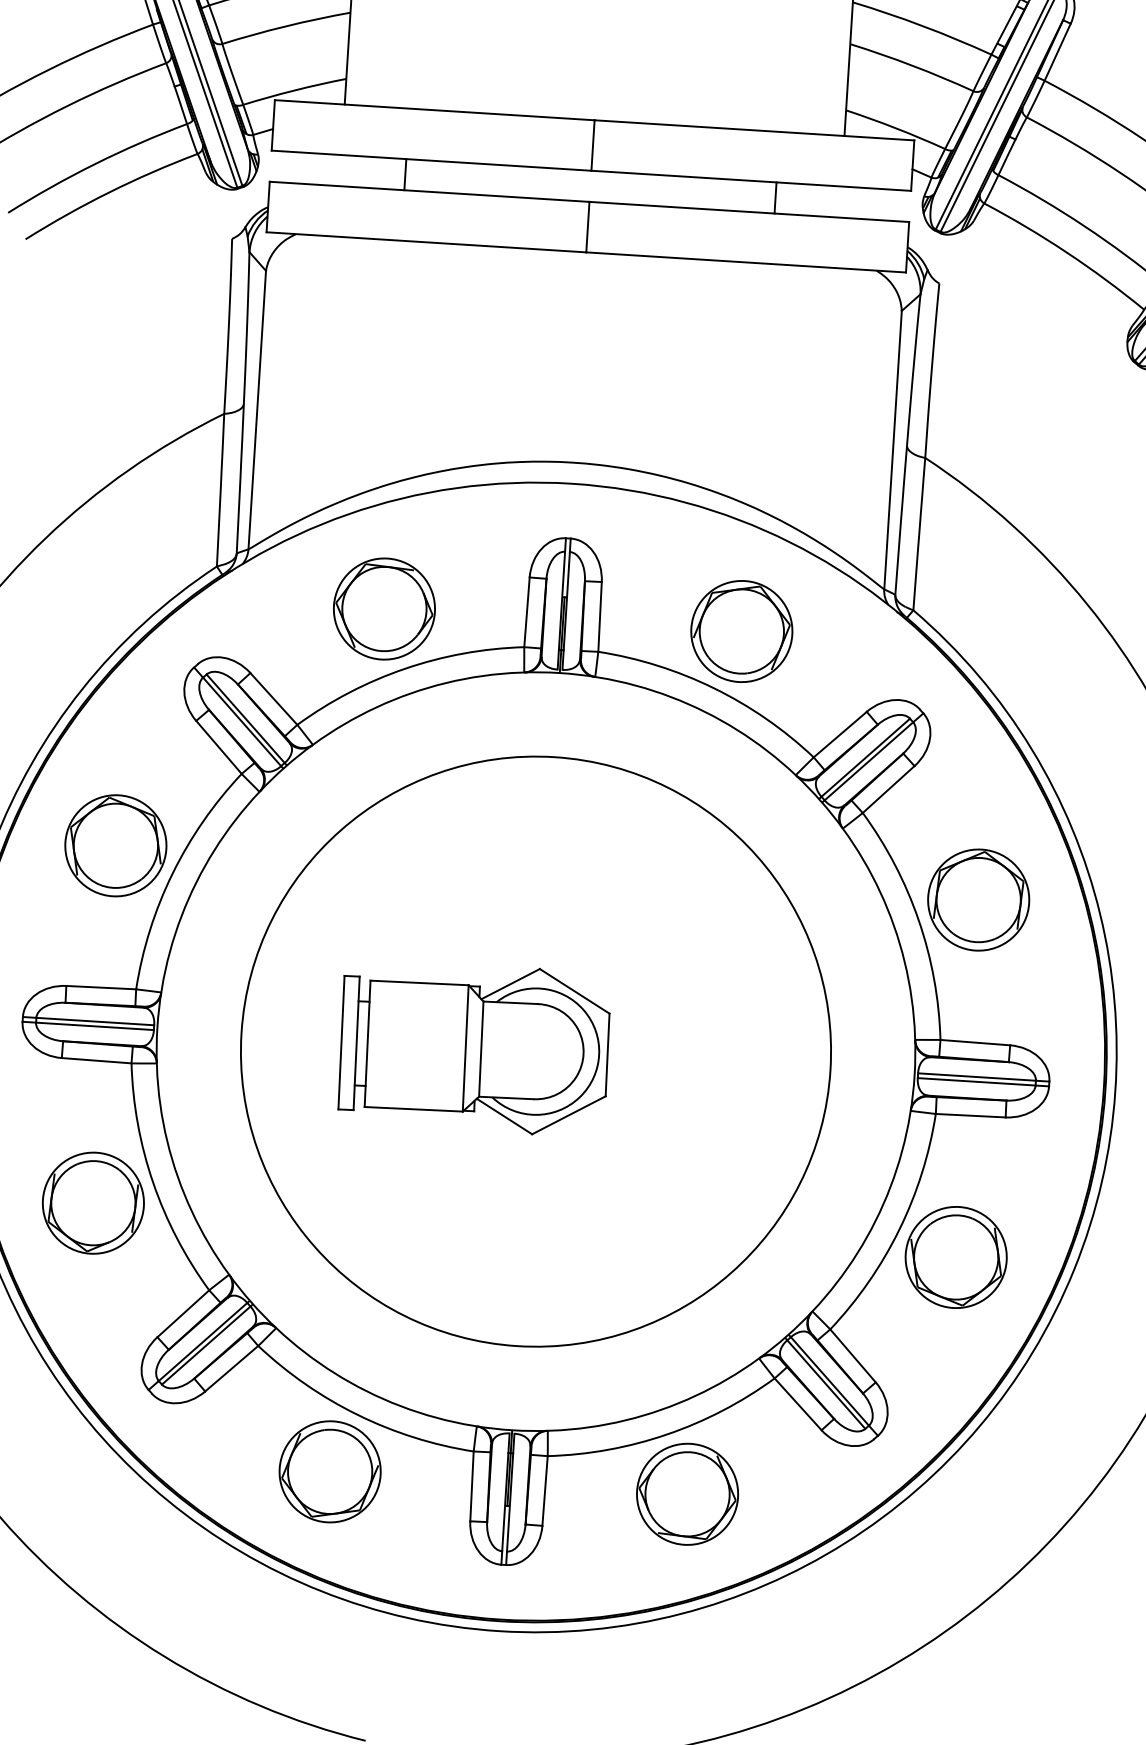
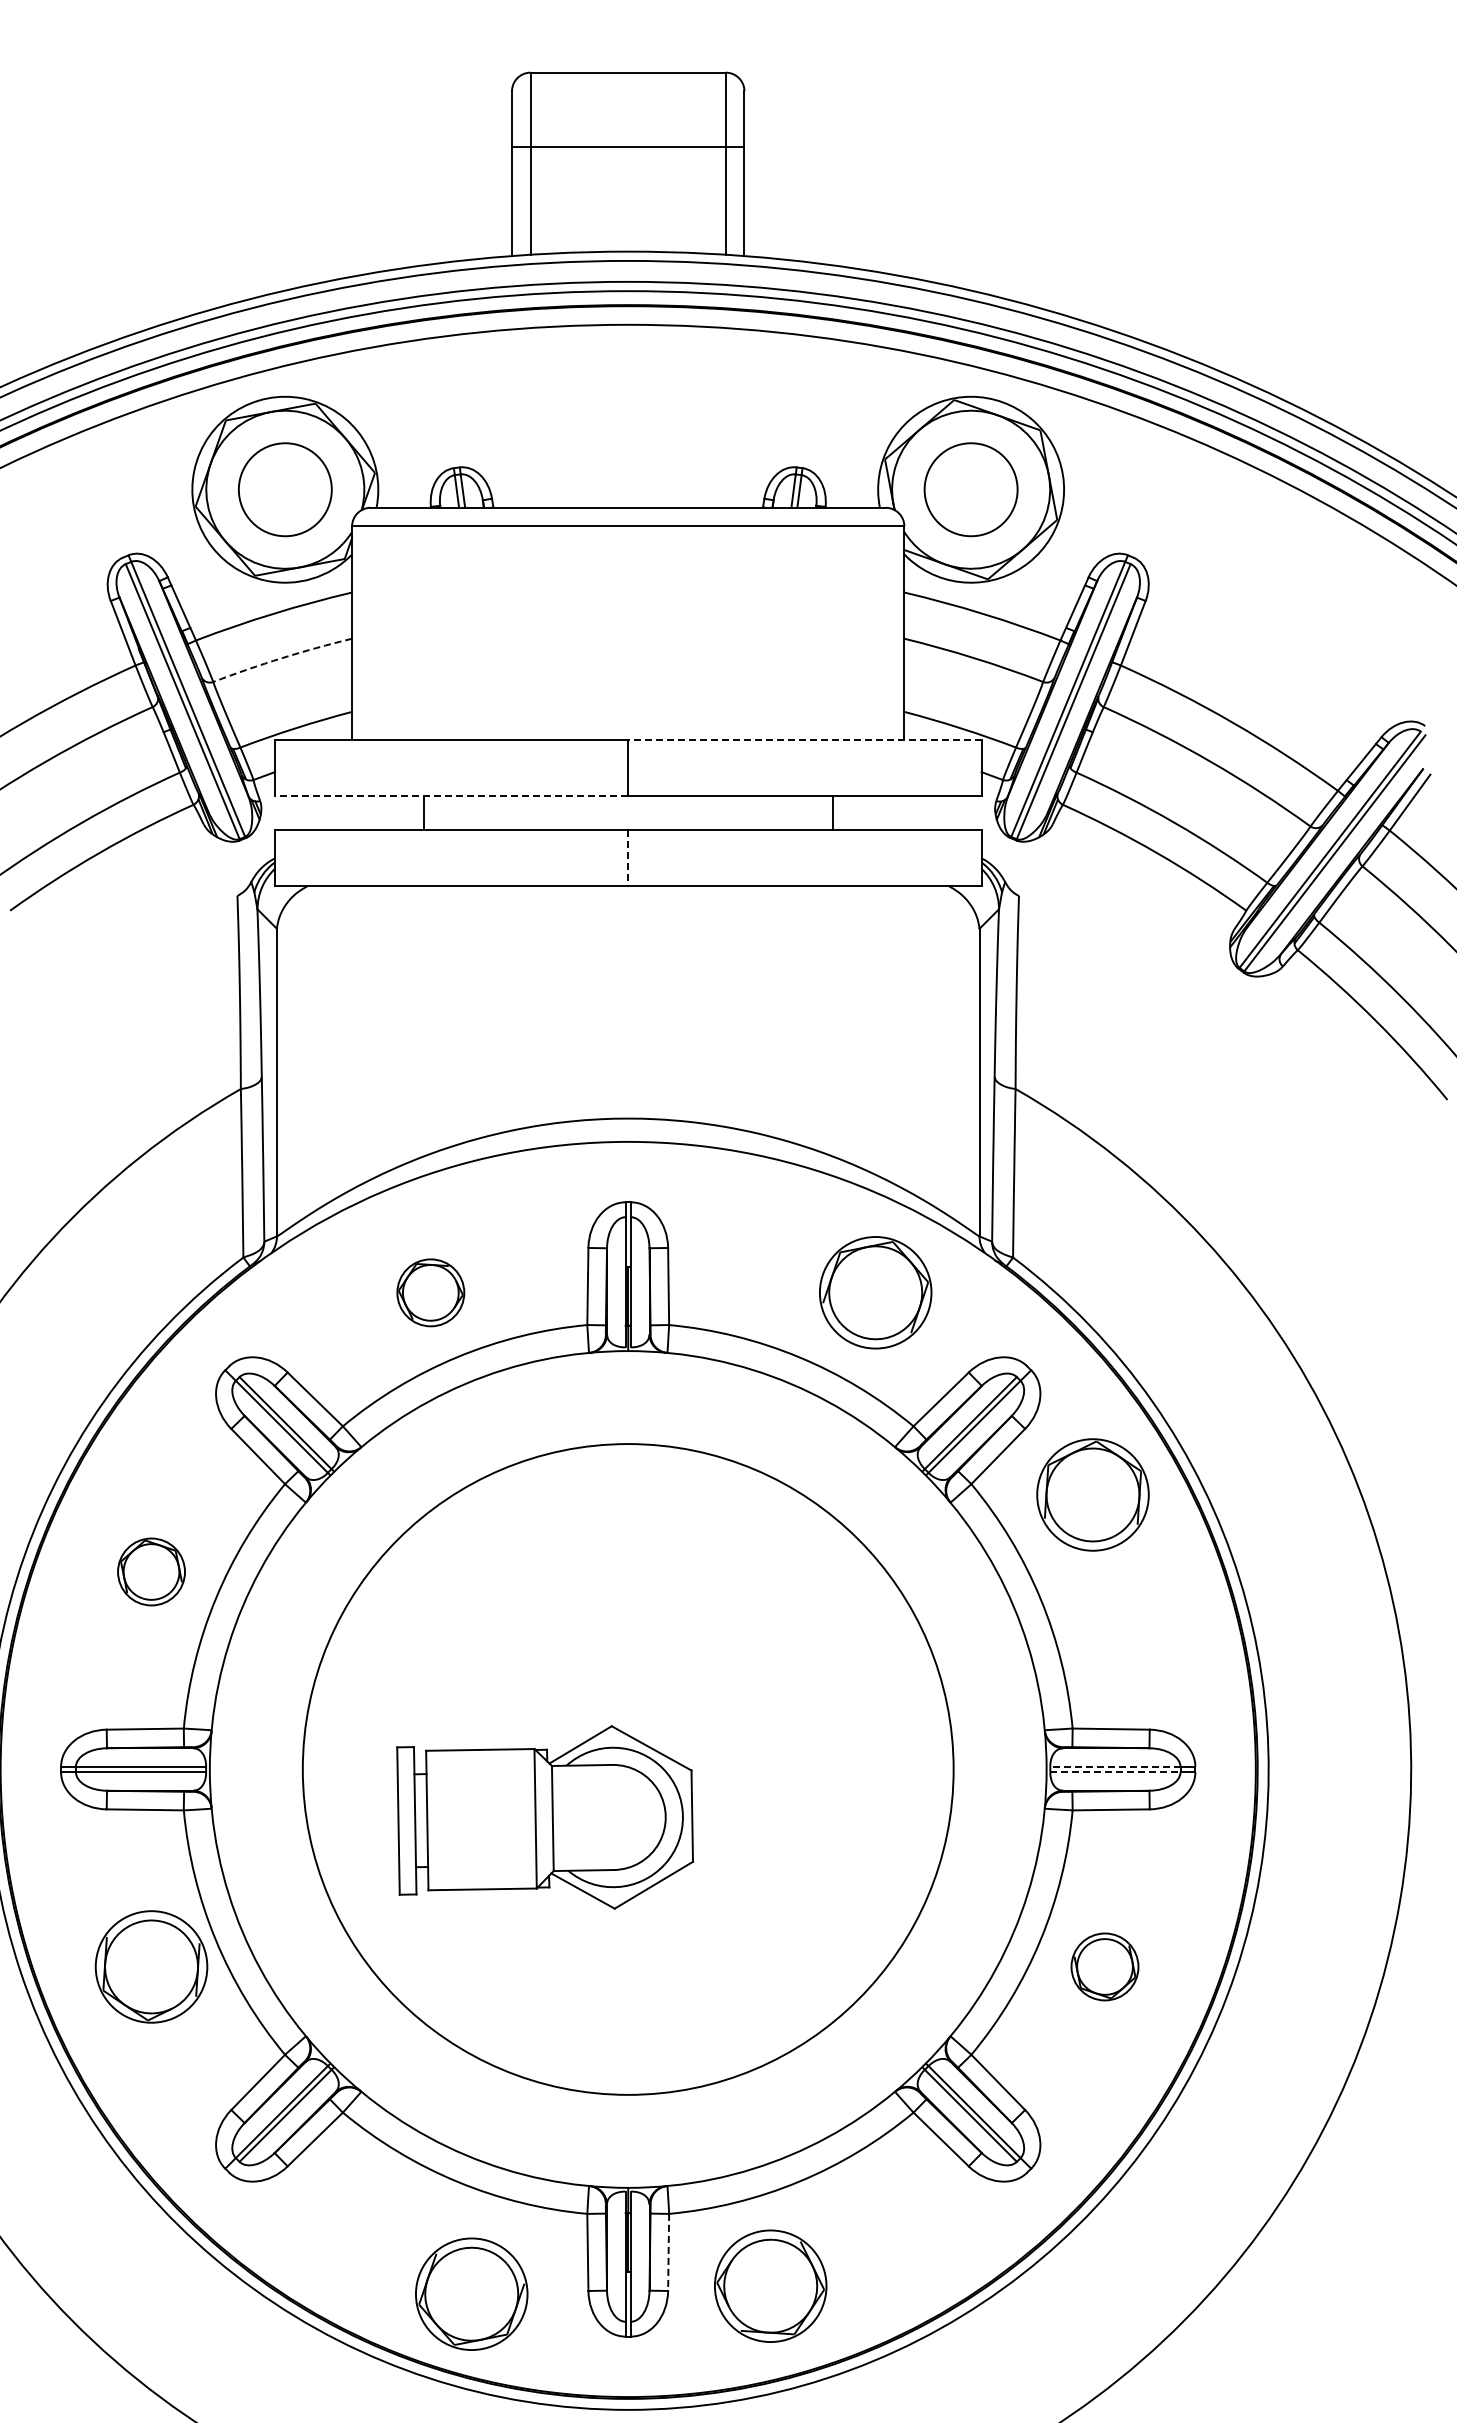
arc: (285, 26) -> (281, 658), solid -> dashed
line: (754, 130) -> (804, 740), solid -> dashed
line: (431, 161) -> (451, 796), solid -> dashed
line: (588, 227) -> (628, 858), solid -> dashed
part: (384, 608) -> (430, 1292), size x0.6
part: (741, 631) -> (875, 1292), moved
part: (115, 845) -> (151, 1571), size x0.6
part: (978, 899) -> (1092, 1494), moved
part: (473, 1047) -> (544, 1817), moved
line: (976, 1076) -> (1114, 1766), solid -> dashed
line: (976, 1082) -> (1115, 1772), solid -> dashed
part: (955, 1257) -> (1104, 1966), size x0.6
part: (329, 1471) -> (471, 2293), moved
line: (544, 1491) -> (668, 2252), solid -> dashed
part: (687, 1493) -> (770, 2285), moved

